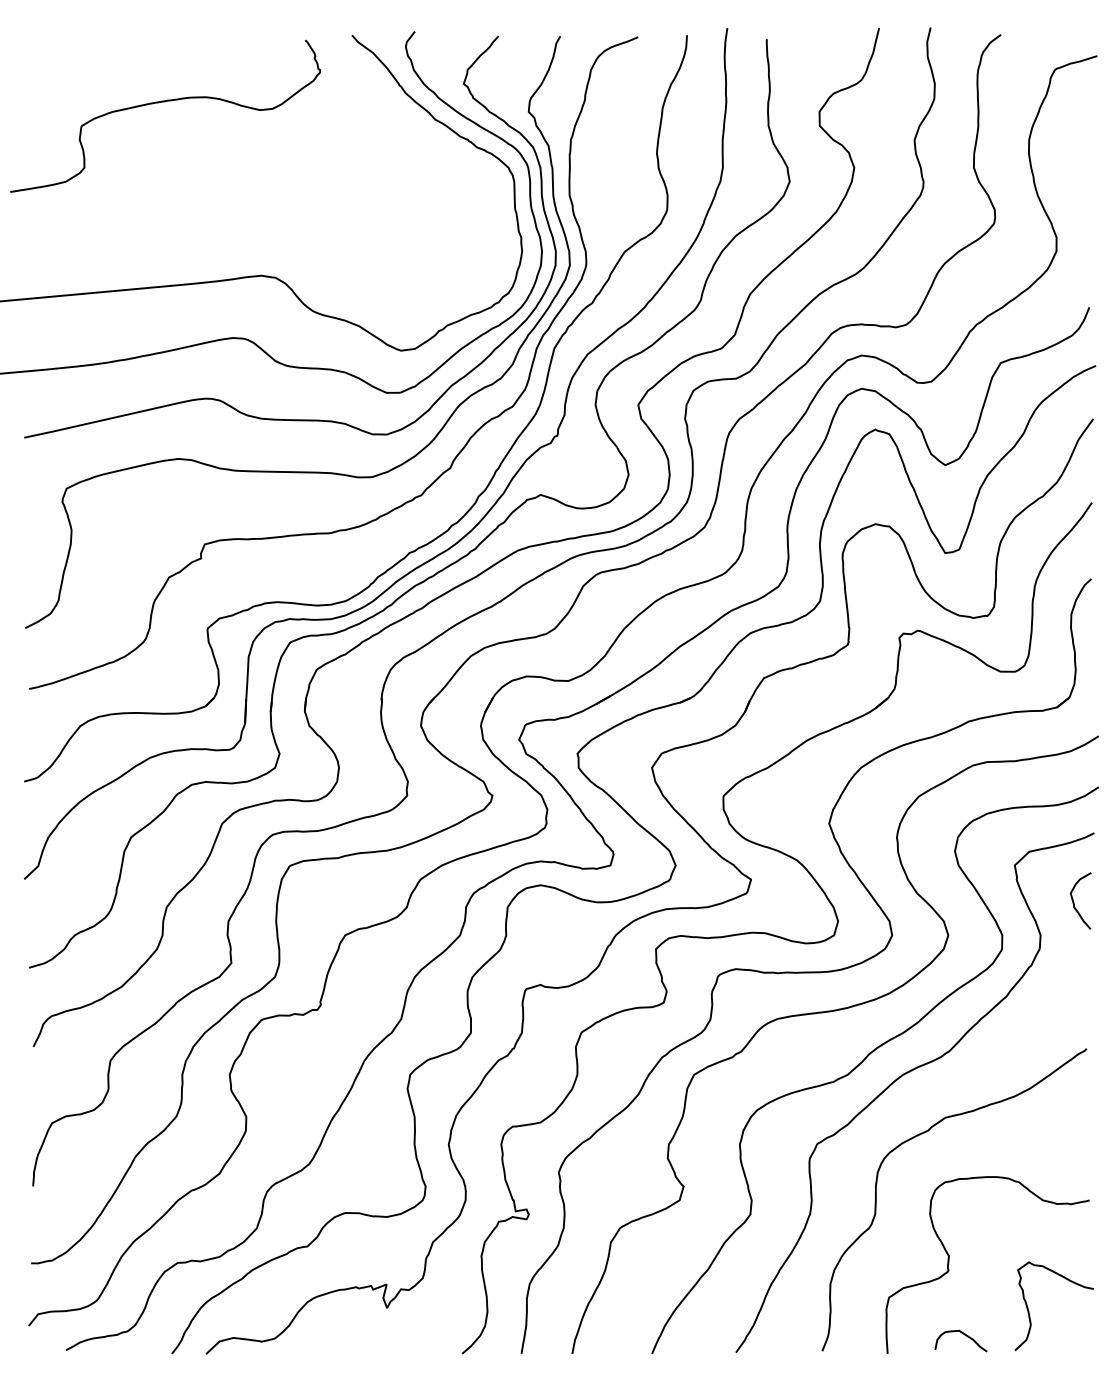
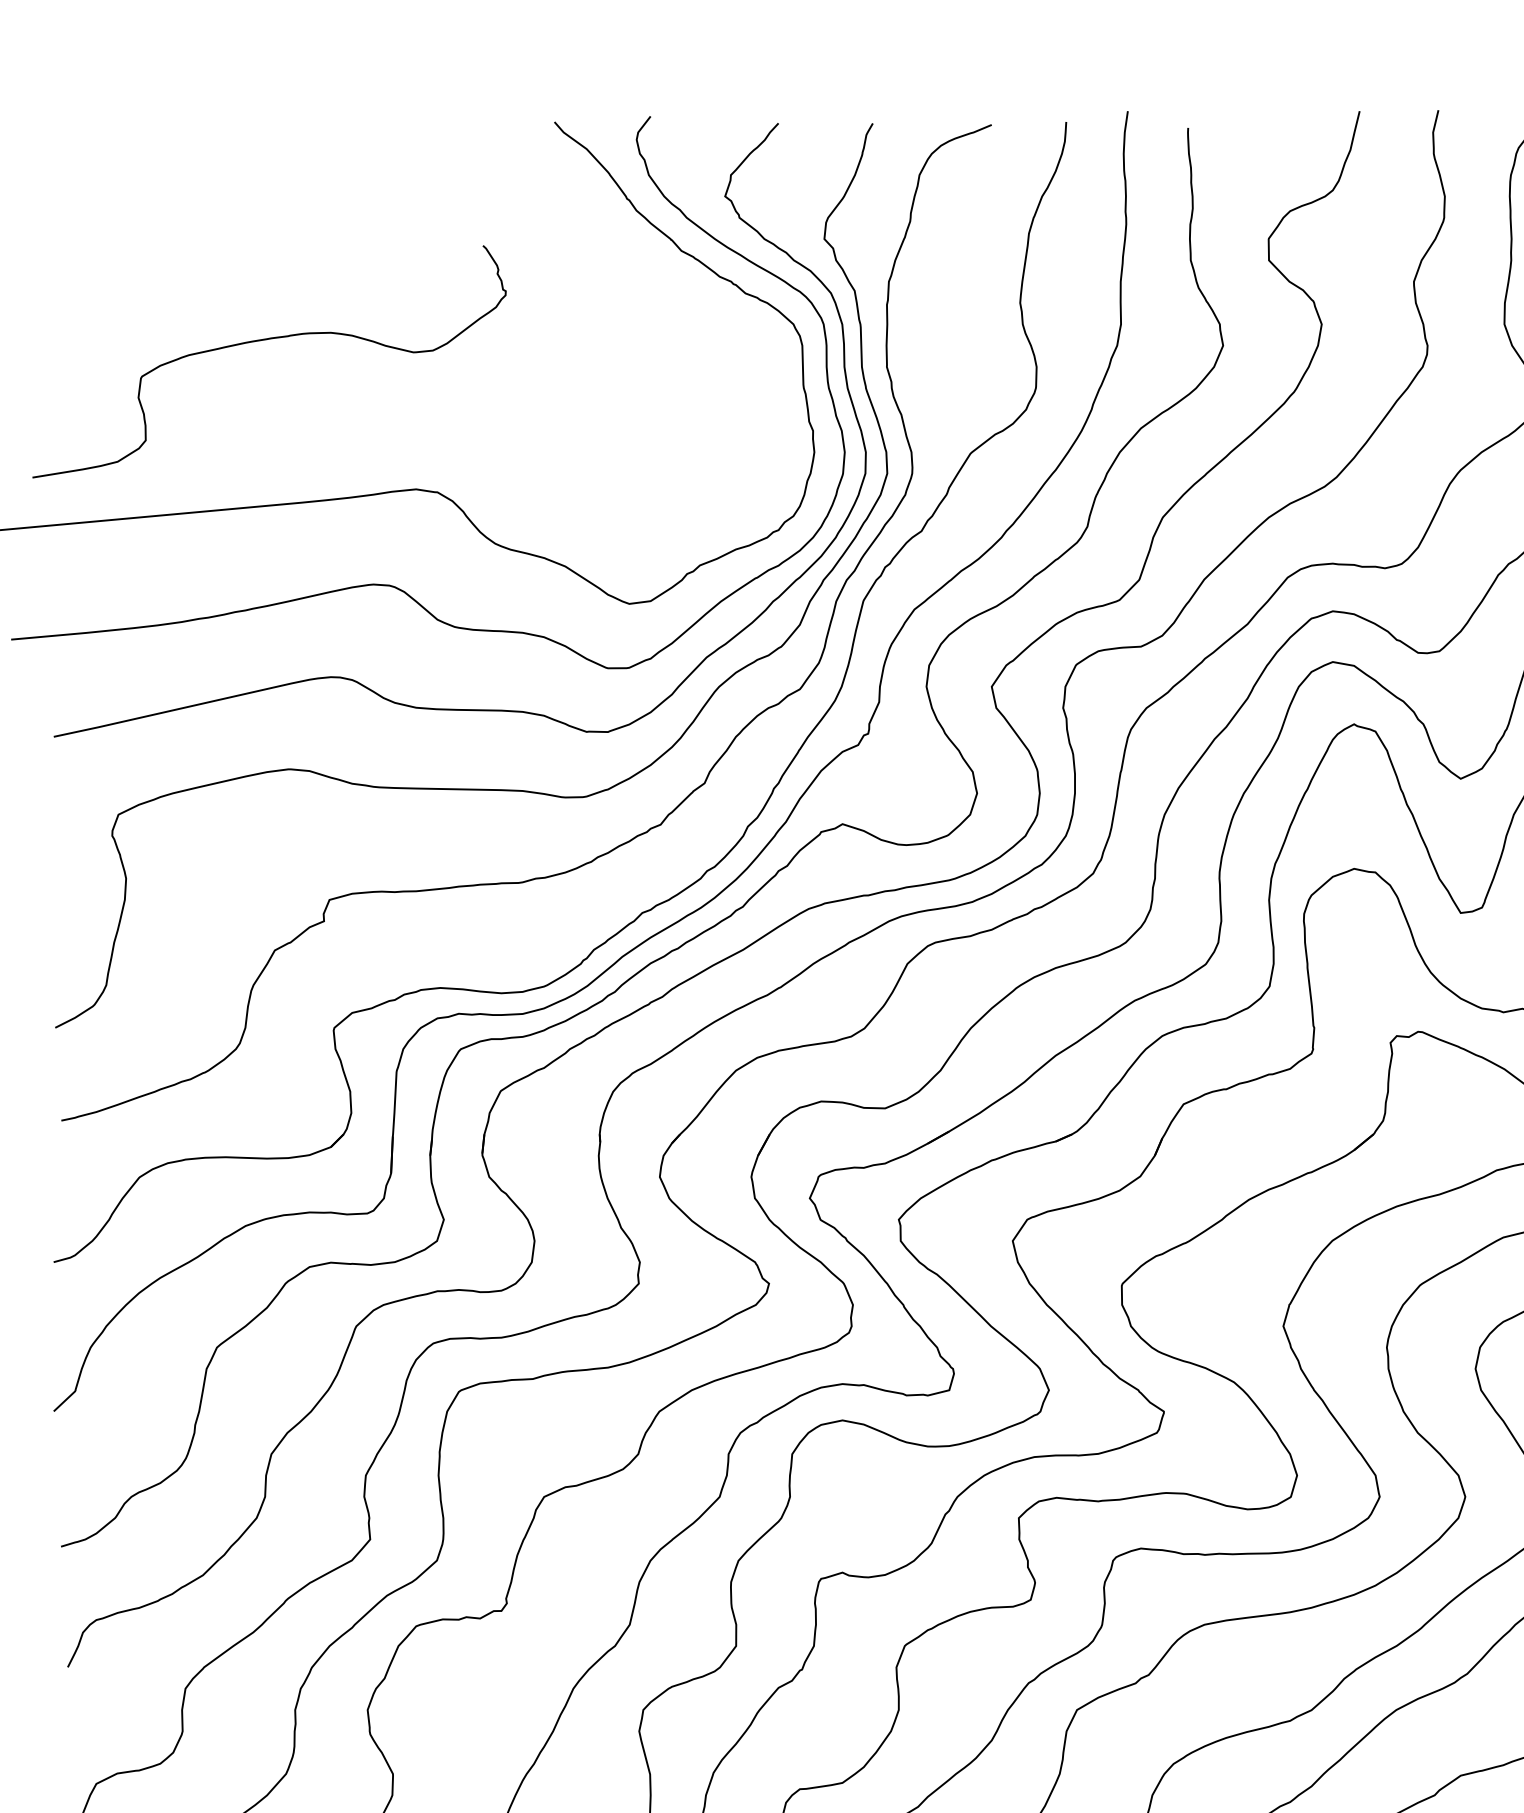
curve: (164, 102) -> (268, 340), moved

